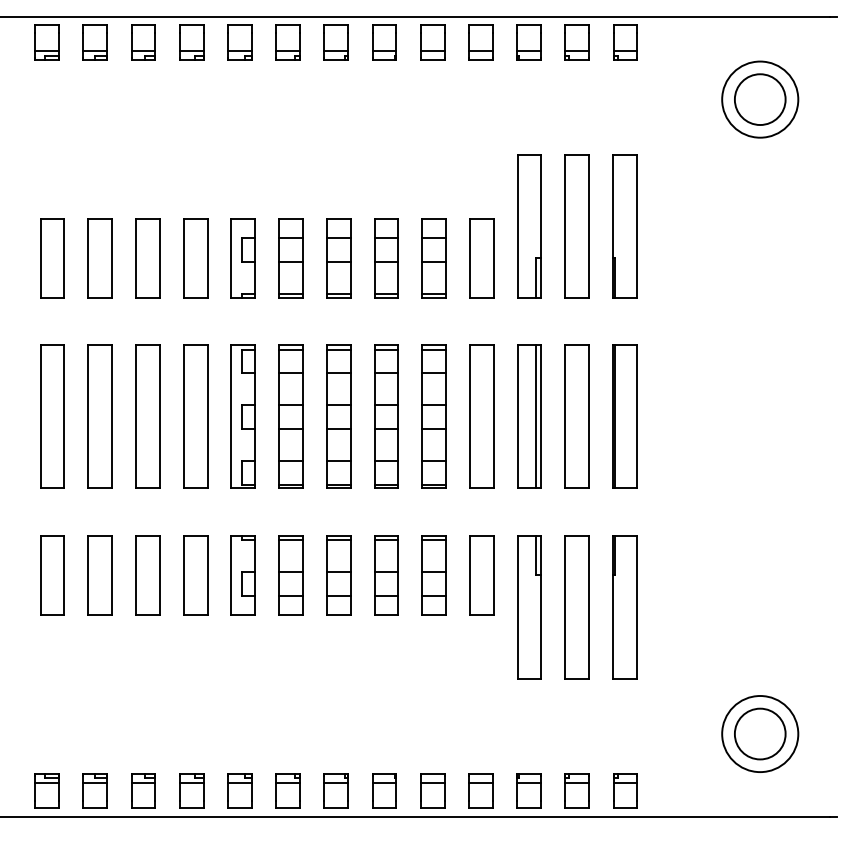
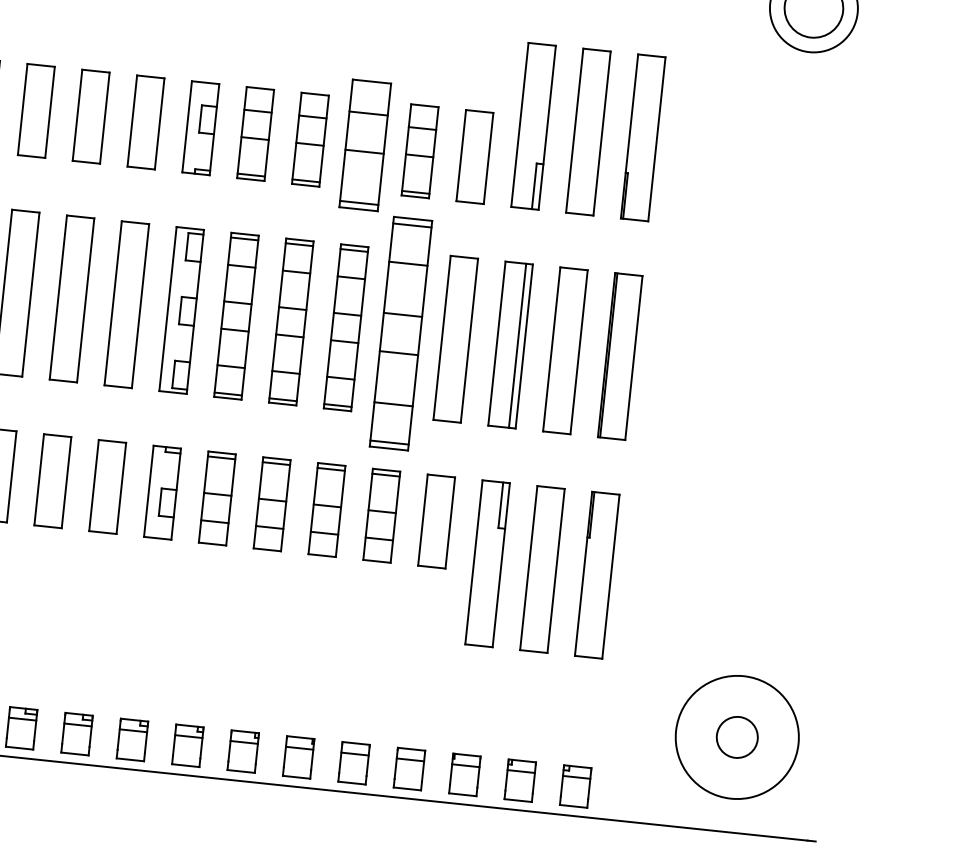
part: (386, 258) -> (365, 145), size x1.4
part: (433, 416) -> (400, 333), size x1.4
circle: (759, 733) -> (736, 736), size x0.7
circle: (760, 734) -> (737, 737), size x1.4

